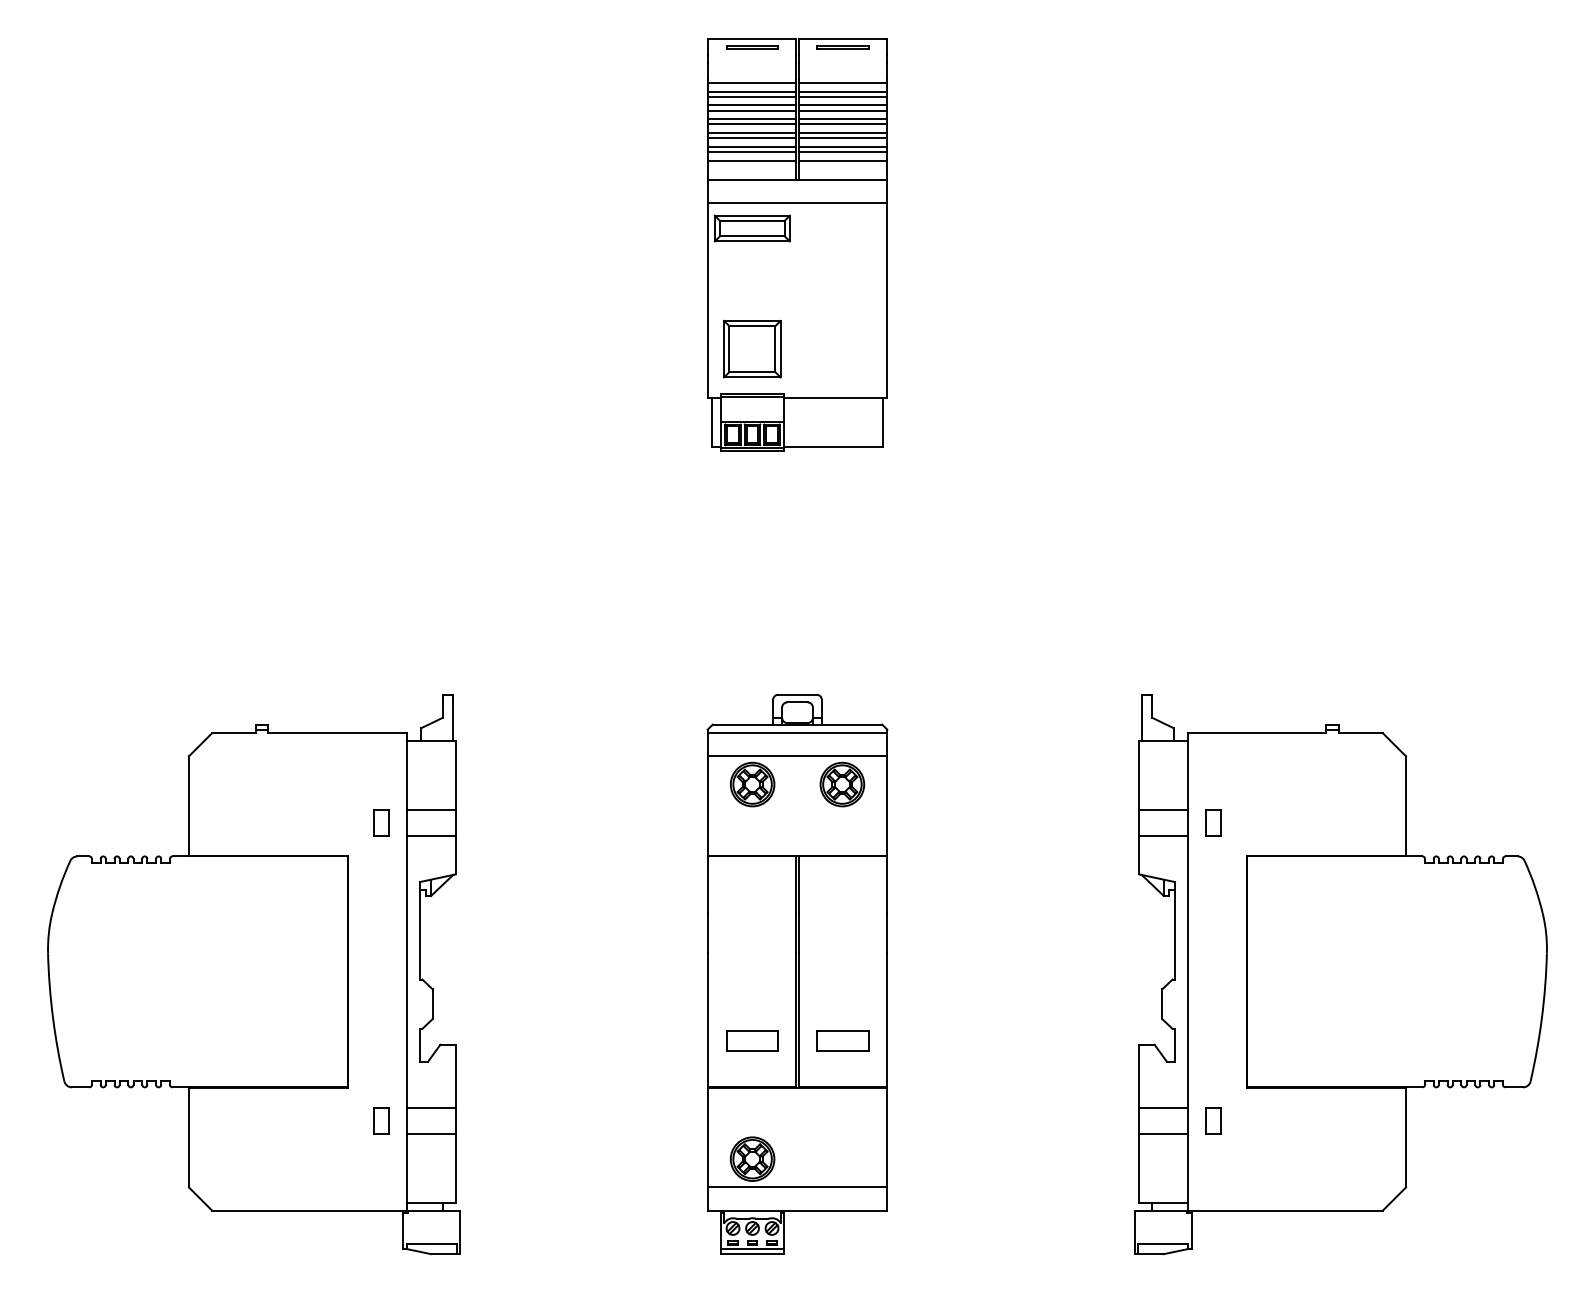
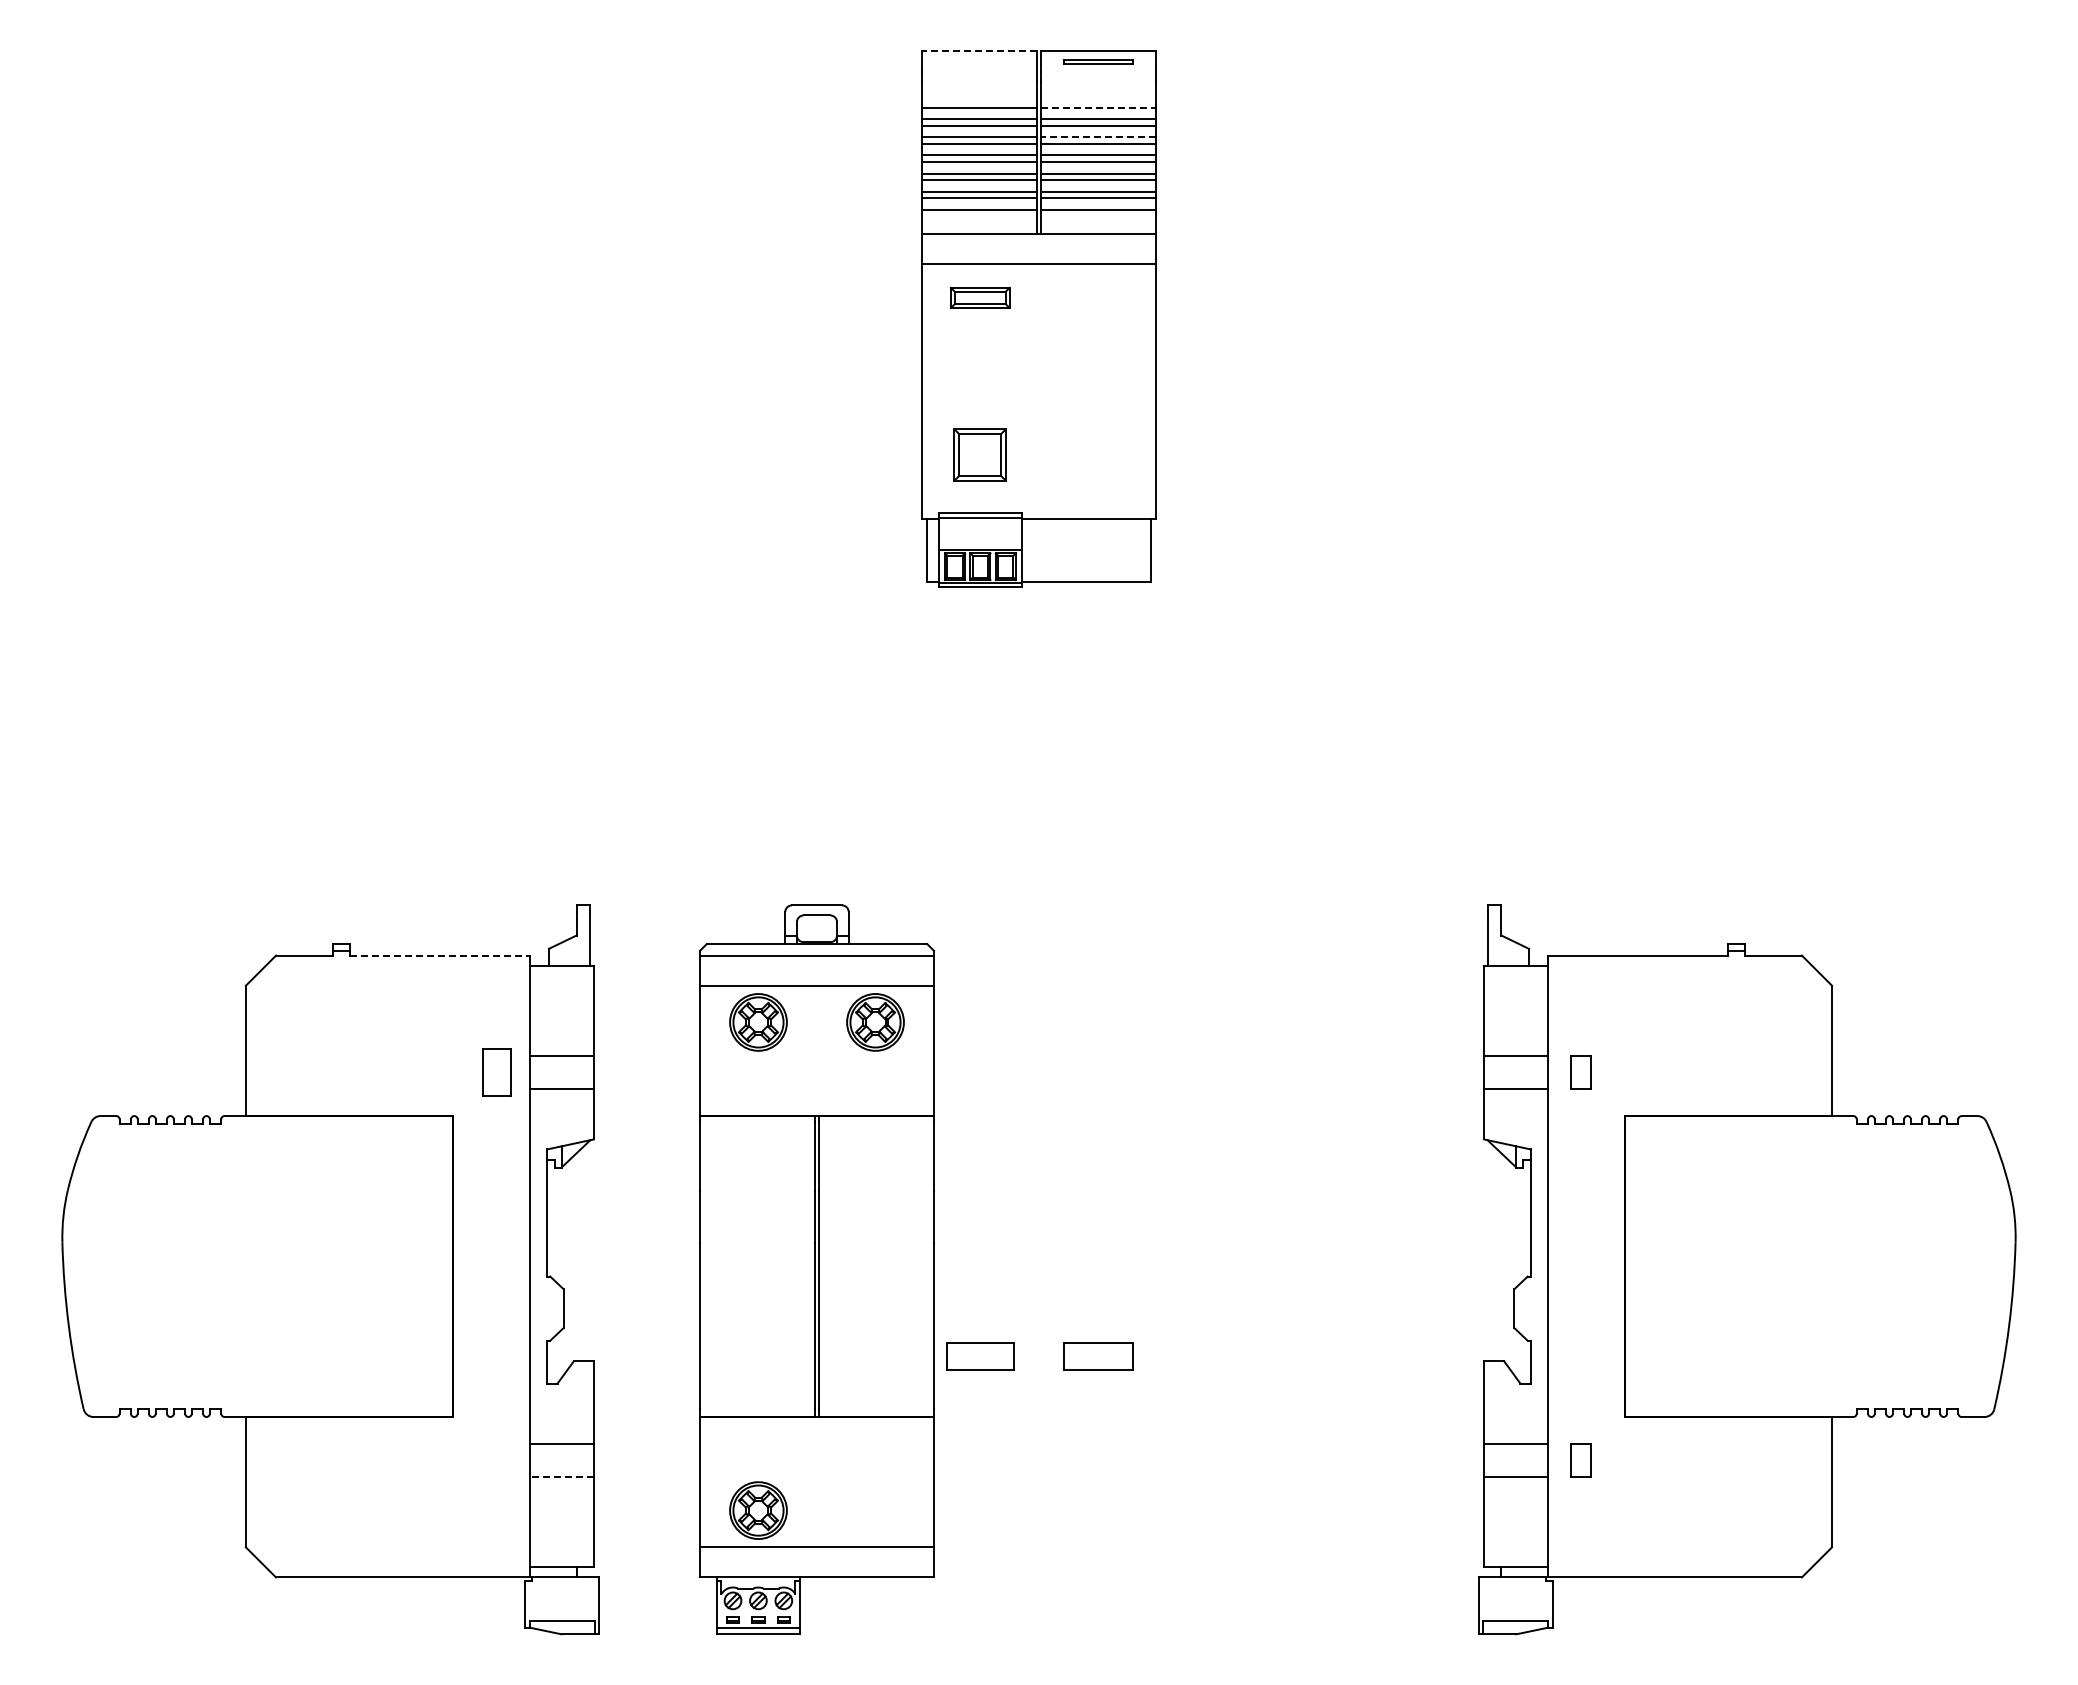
line: (751, 38) -> (979, 50), solid -> dashed
part: (752, 47) -> (980, 61), removed
line: (843, 82) -> (1098, 107), solid -> dashed
line: (843, 105) -> (1098, 137), solid -> dashed
part: (752, 228) -> (980, 297), size x0.6
part: (751, 348) -> (979, 454), size x0.7
line: (338, 733) -> (440, 955), solid -> dashed
part: (381, 823) -> (496, 1072), size x1.4
part: (797, 974) -> (817, 1269), moved
part: (381, 1120) -> (496, 1460), removed
line: (431, 1133) -> (561, 1477), solid -> dashed

